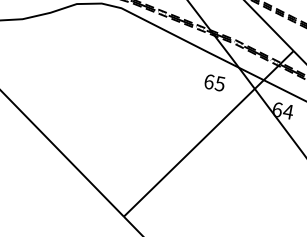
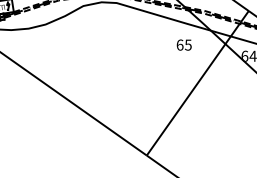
text: (213, 81) -> (183, 44), moved

